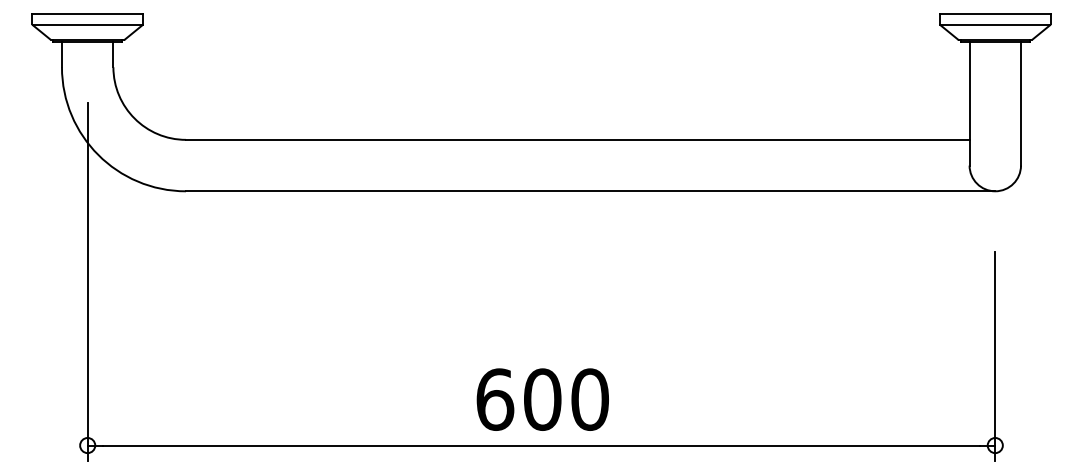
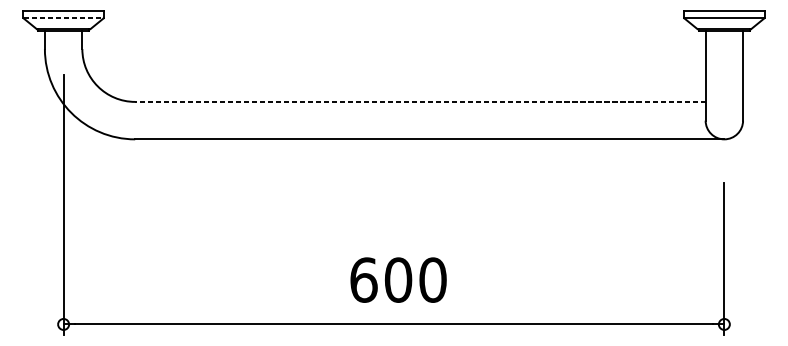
line: (88, 24) -> (64, 17), solid -> dashed
line: (577, 139) -> (420, 101), solid -> dashed
text: (542, 399) -> (398, 280), moved

